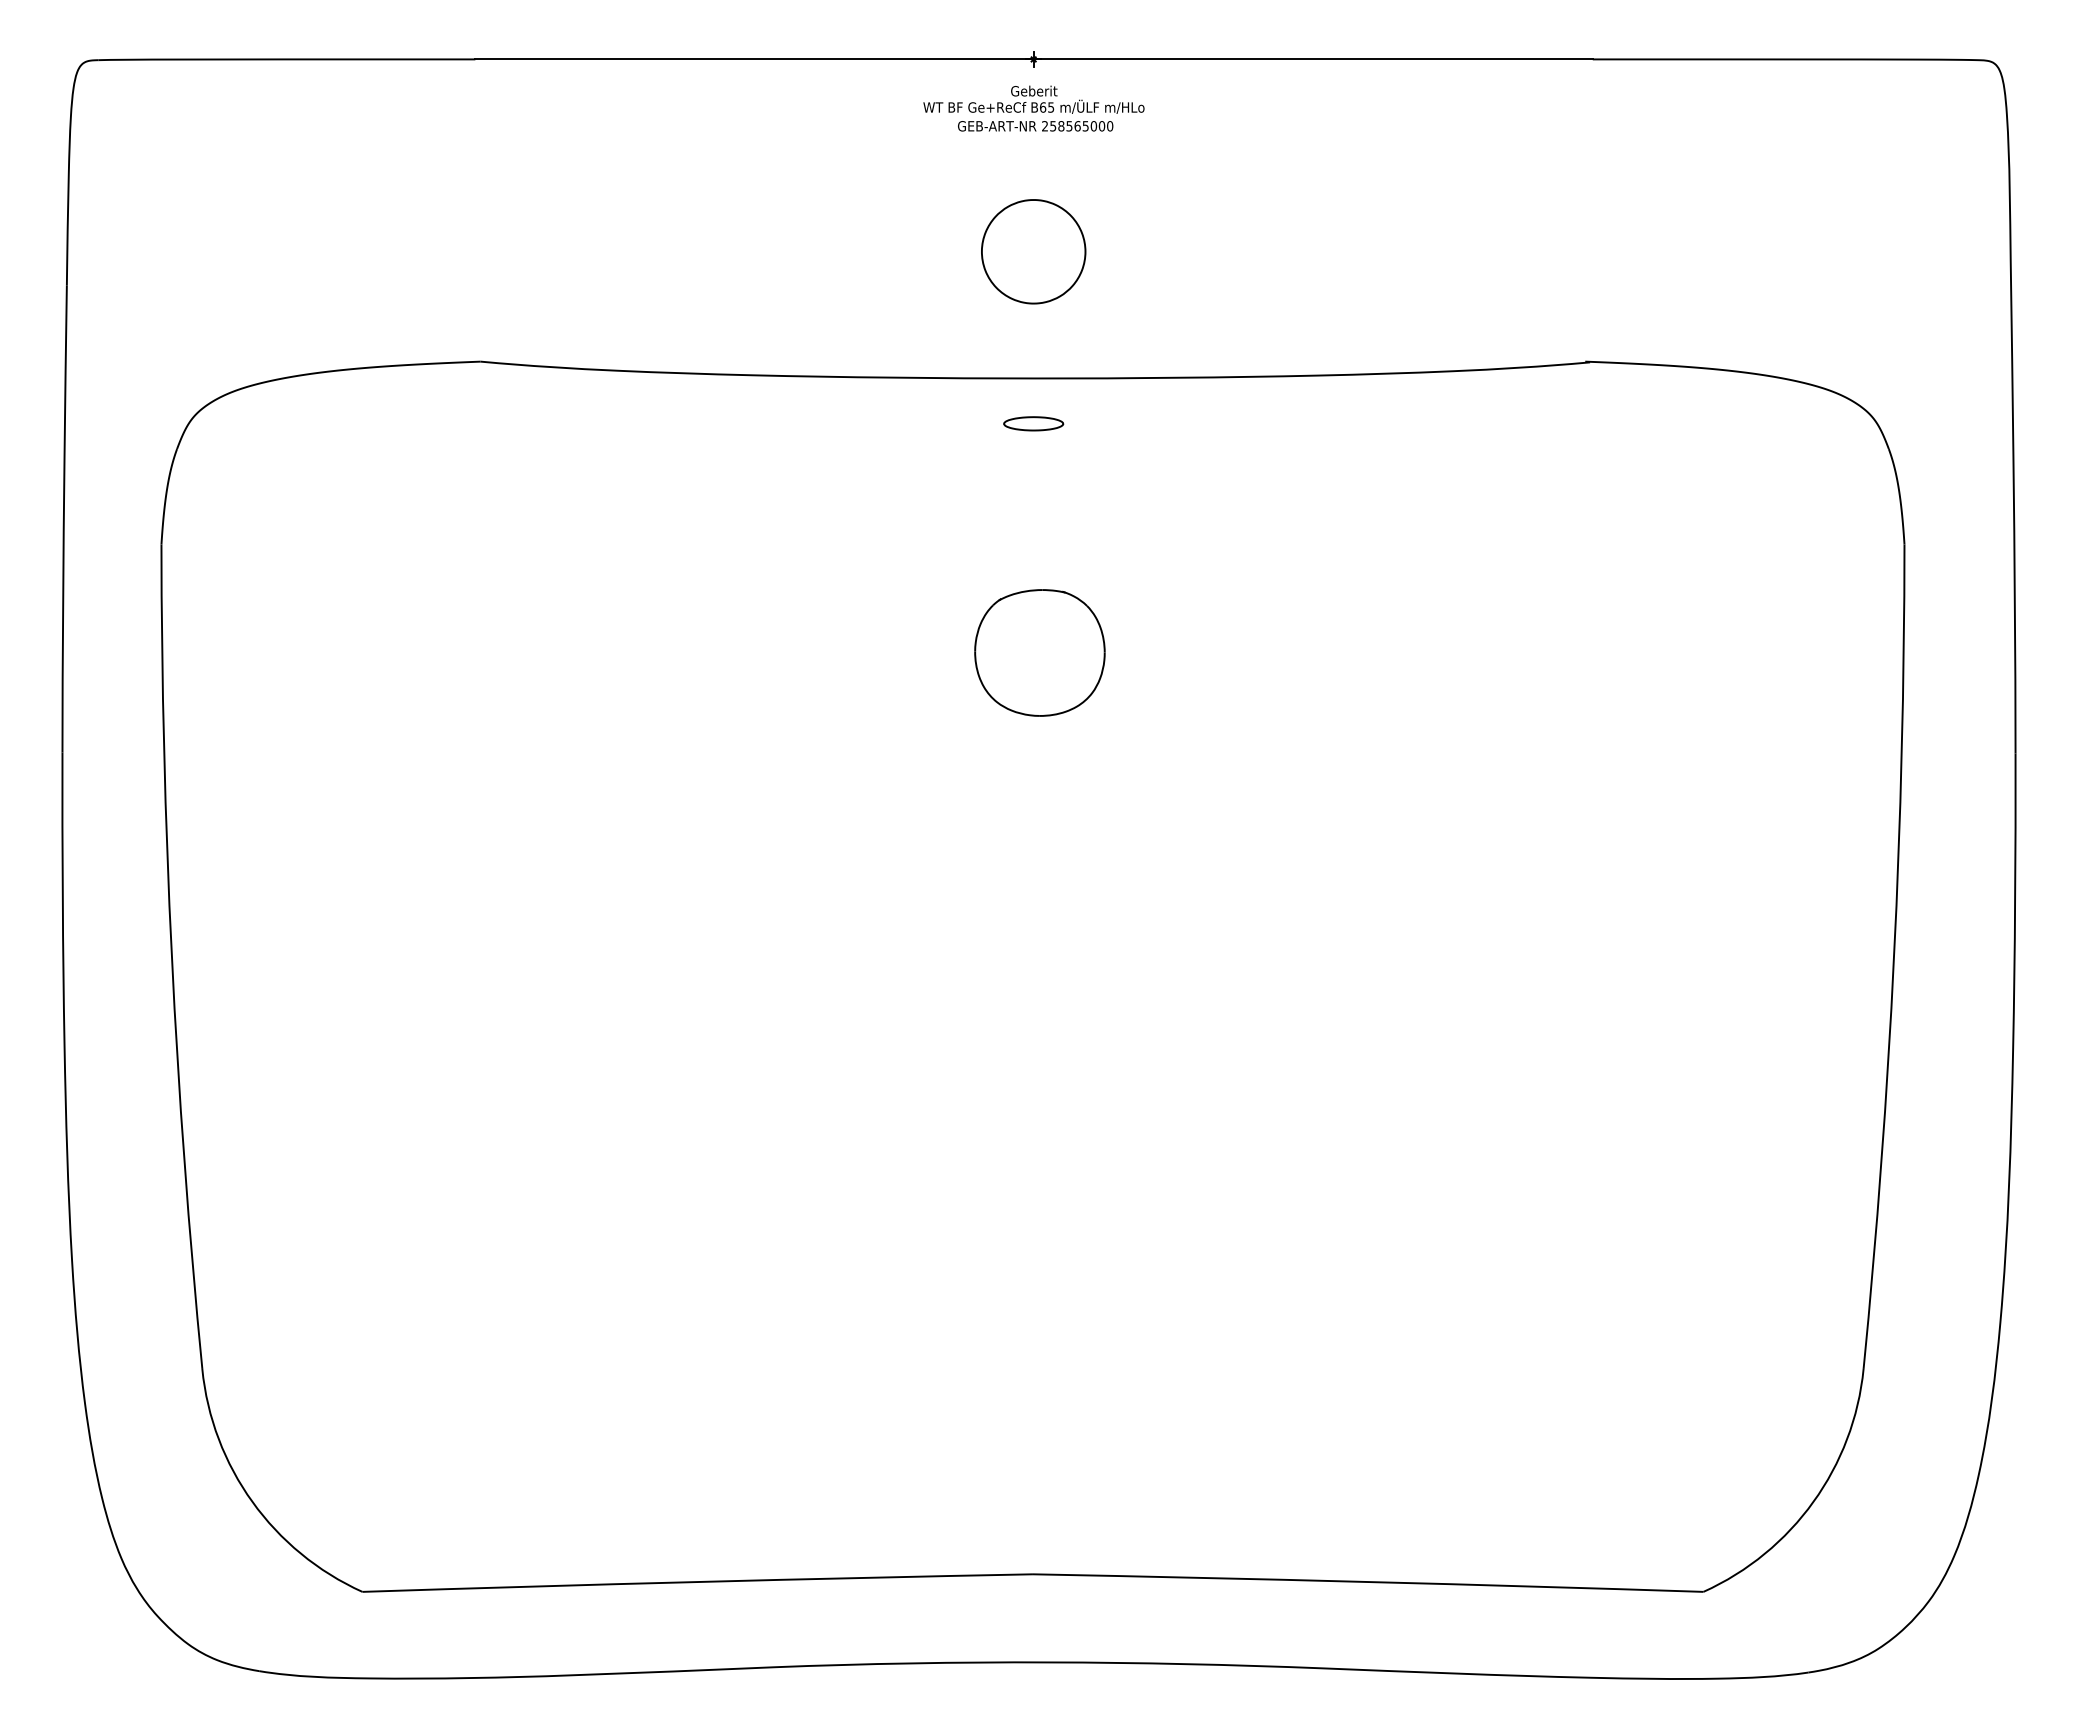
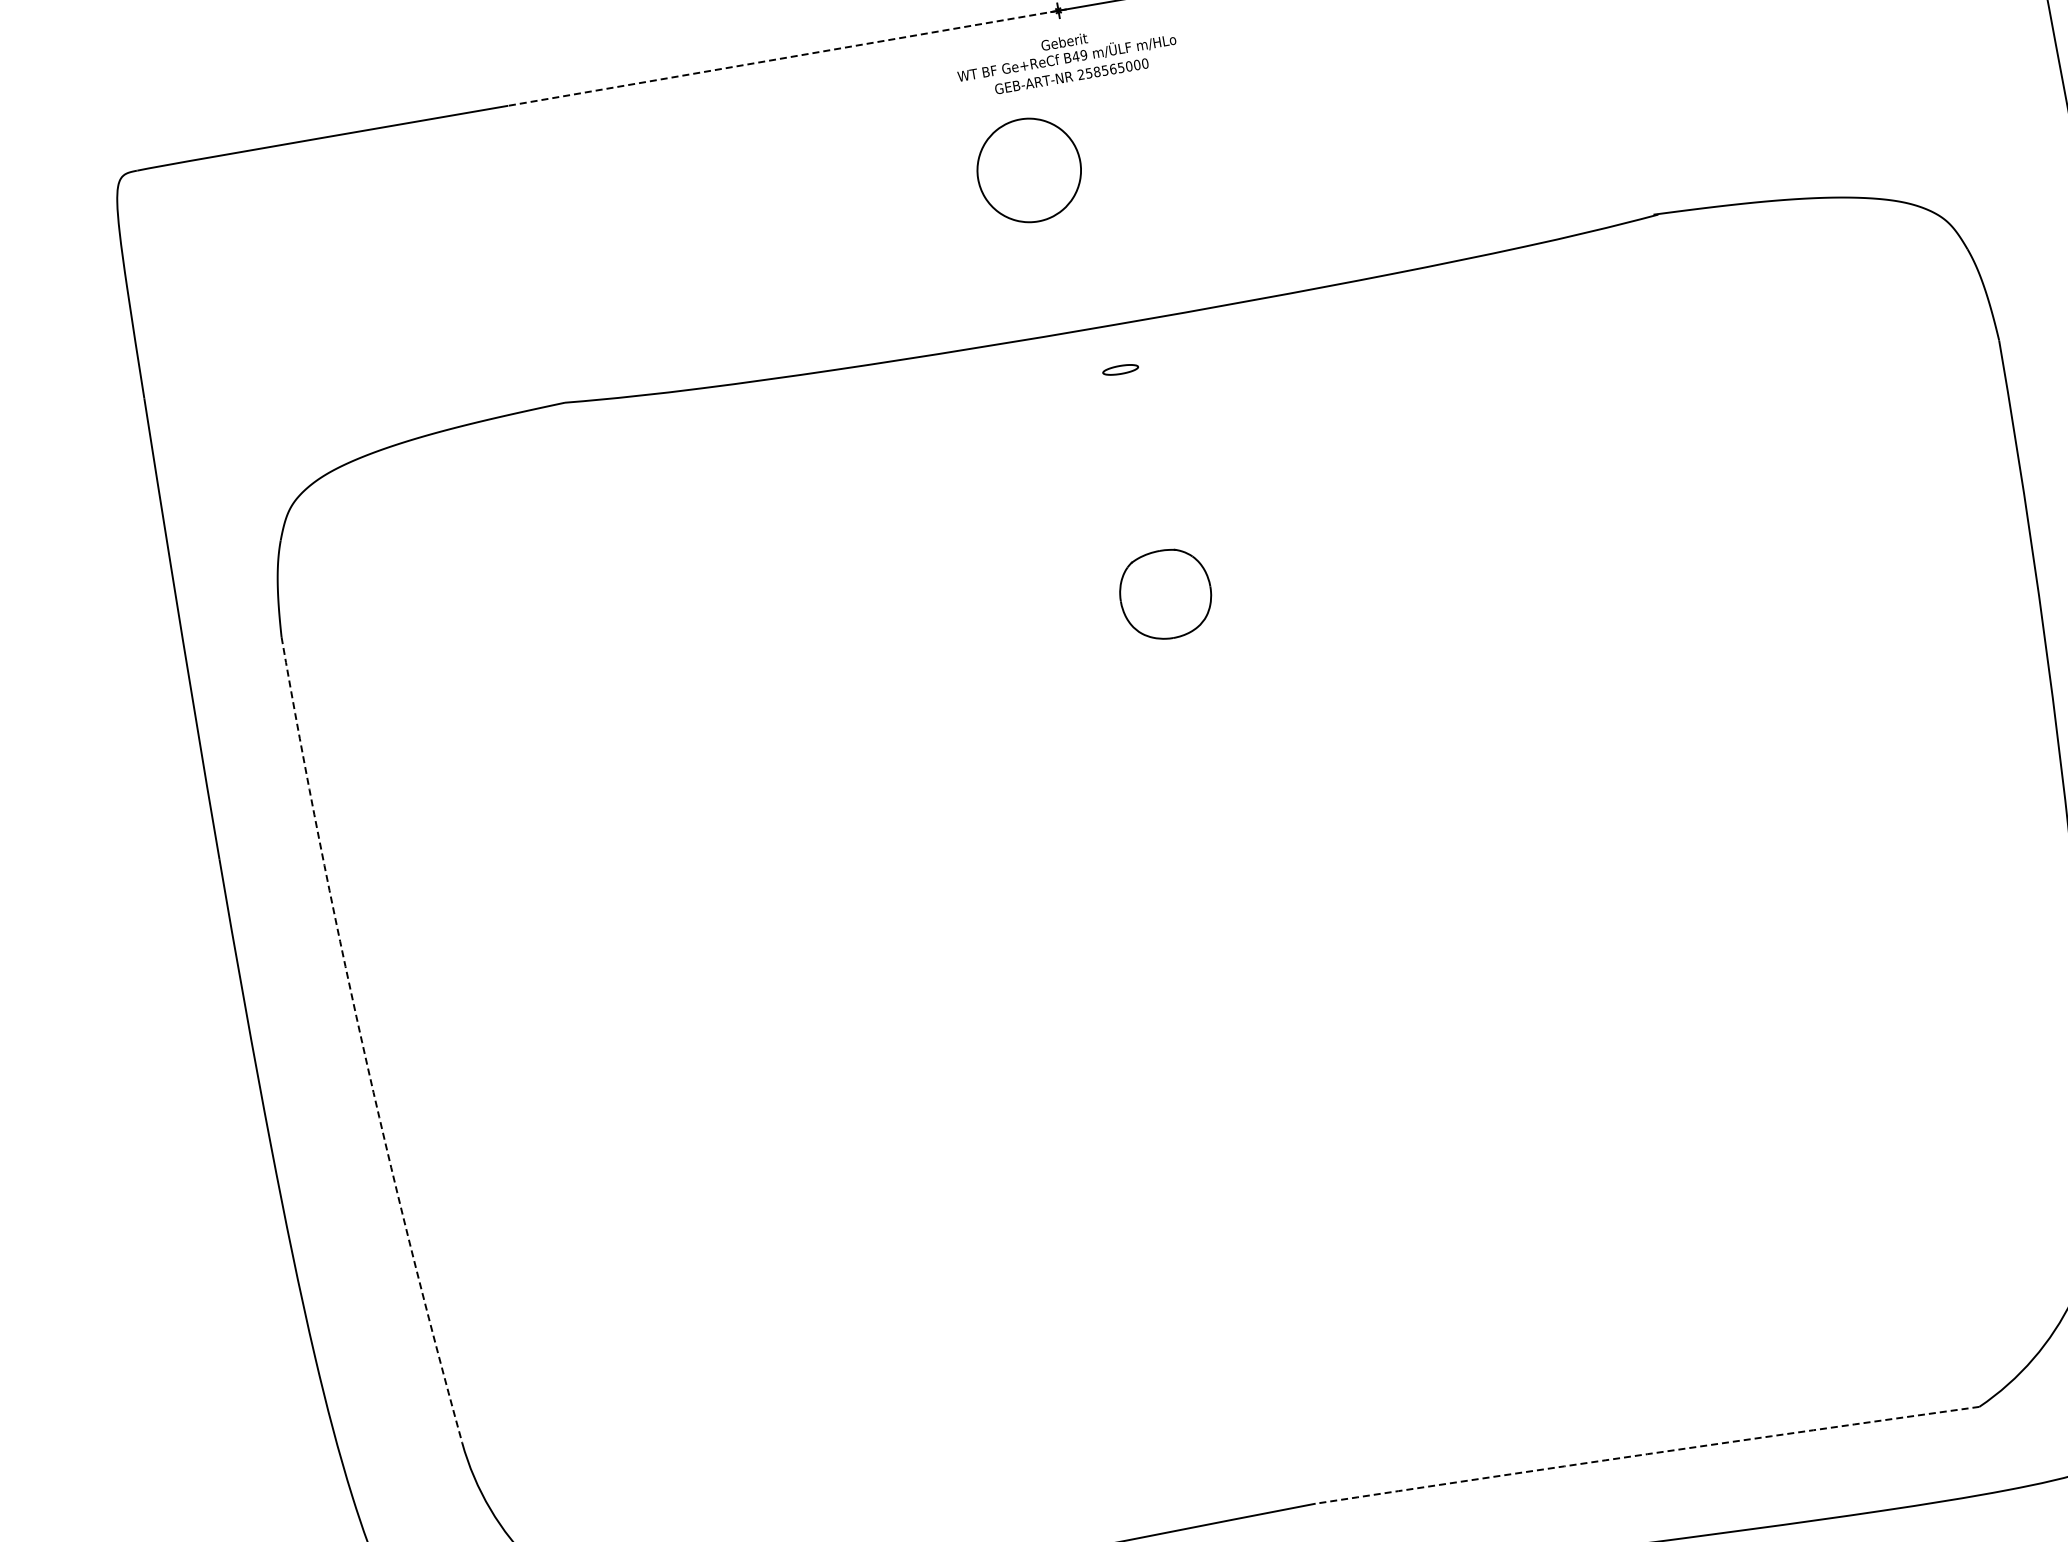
line: (754, 59) -> (783, 58), solid -> dashed
text: (1046, 107) -> (1079, 55), B65 -> B49
part: (1033, 251) -> (1029, 170), moved
part: (1033, 423) -> (1120, 369), size x0.6
part: (1039, 652) -> (1165, 594), size x0.7
arc: (171, 957) -> (361, 1042), solid -> dashed
arc: (1368, 1581) -> (1647, 1453), solid -> dashed

